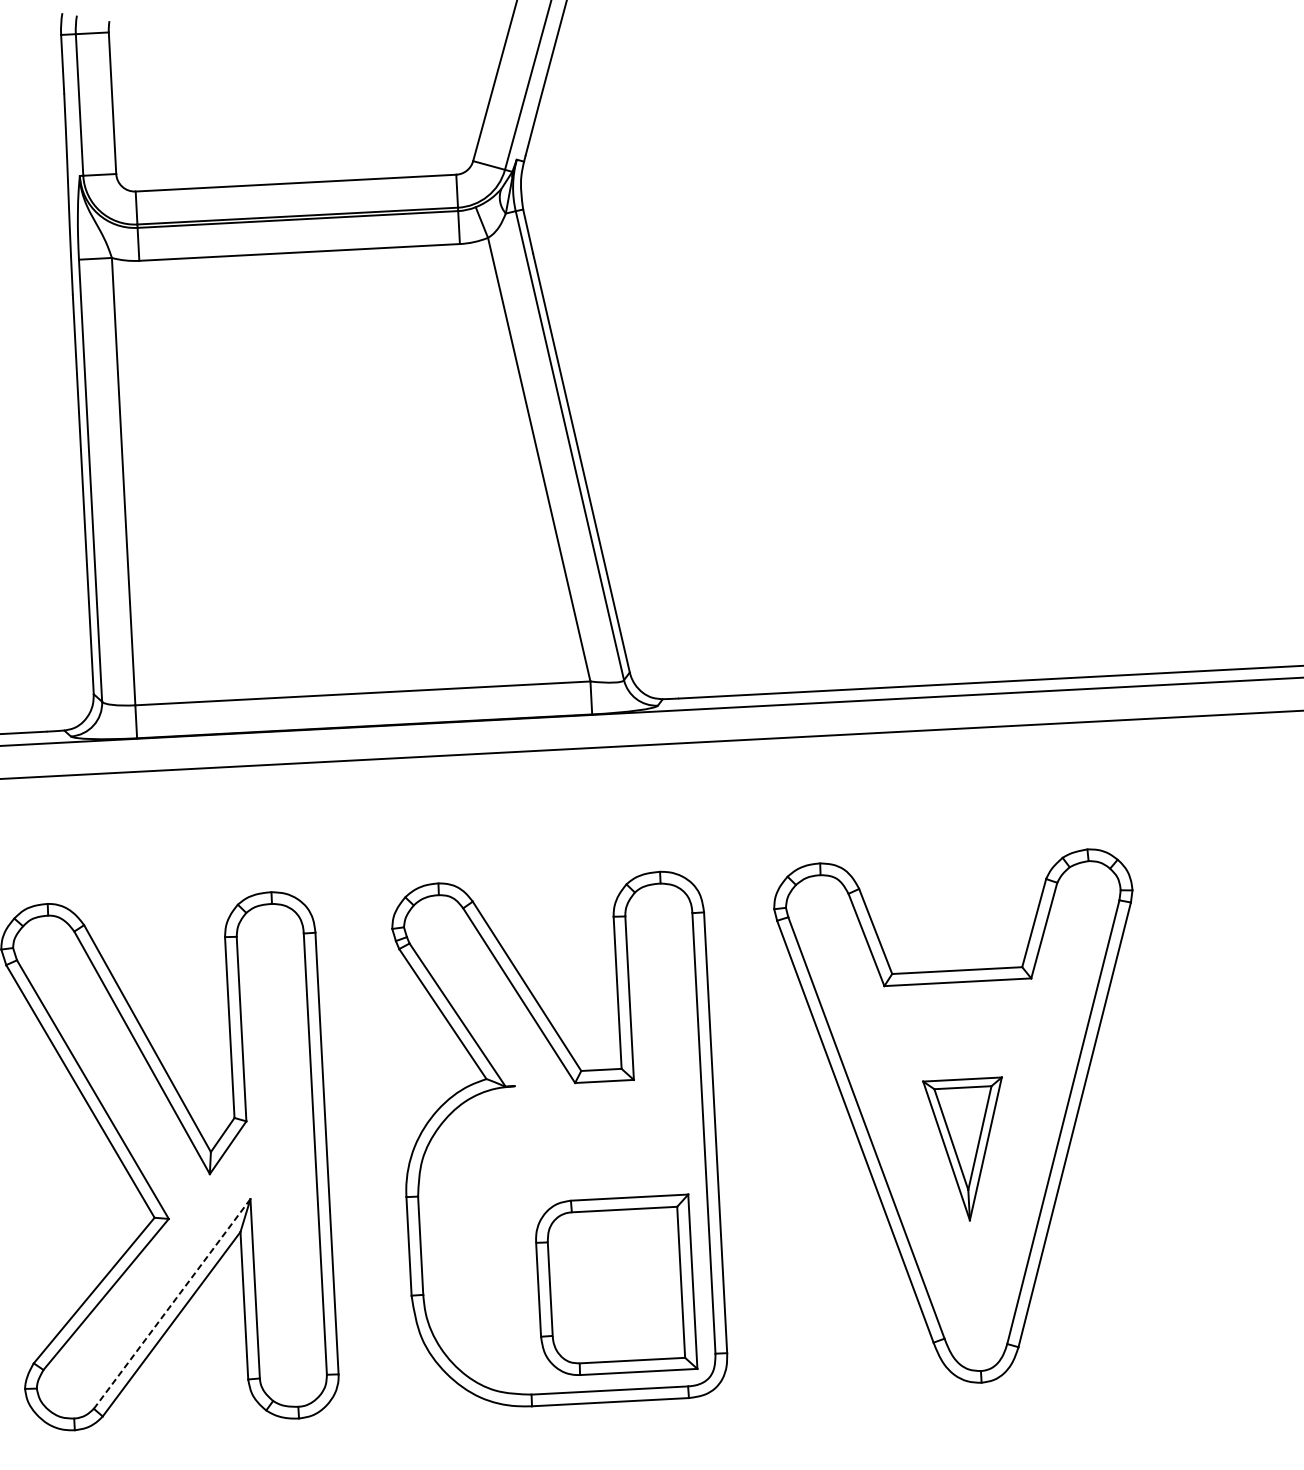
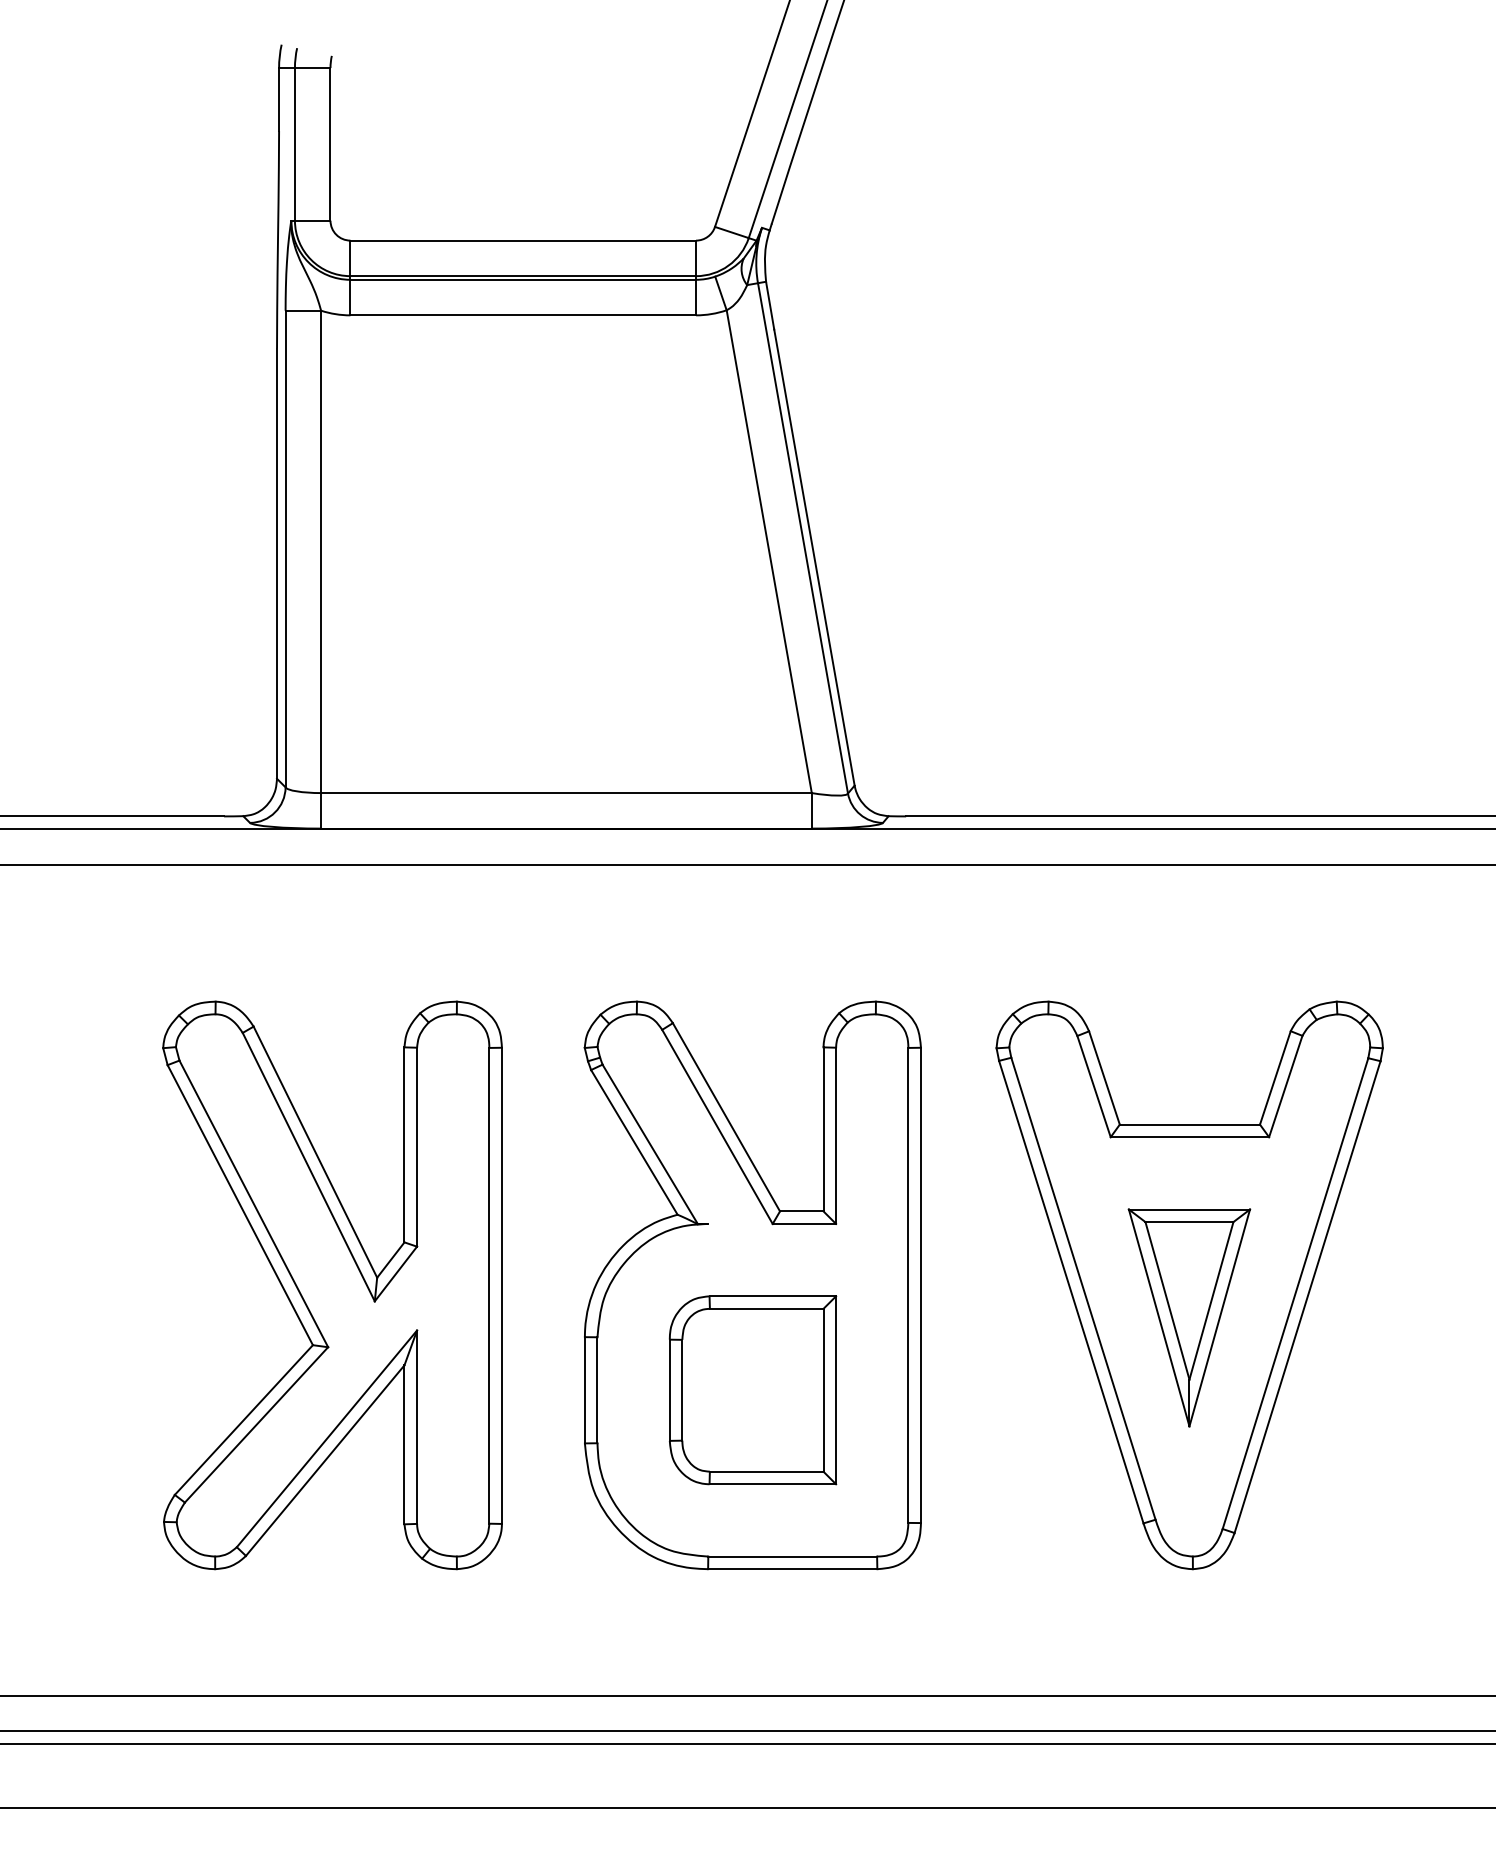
part: (966, 1149) -> (1189, 1317), size x1.43
part: (615, 1285) -> (752, 1390), moved
line: (171, 1303) -> (326, 1438), dashed -> solid

